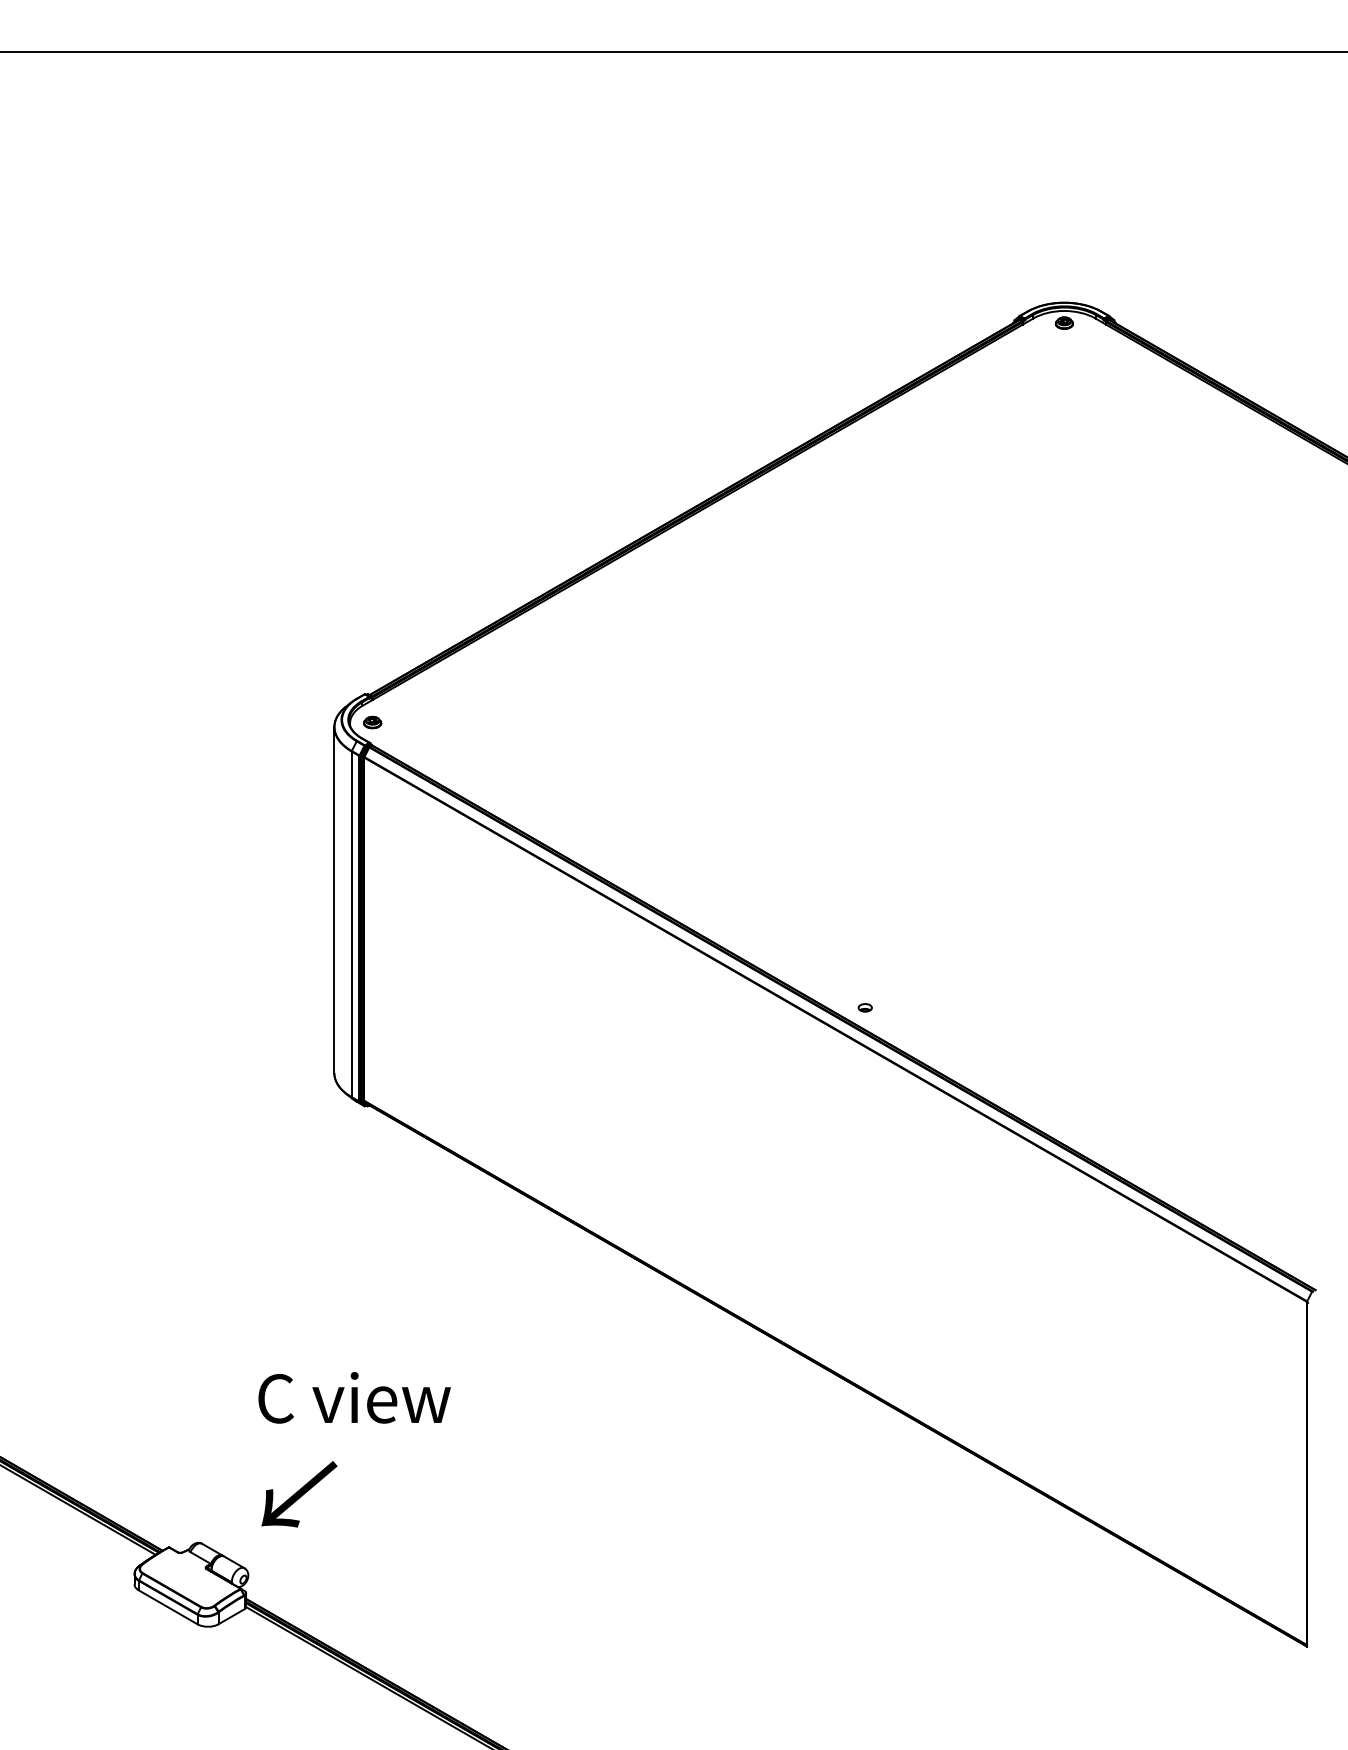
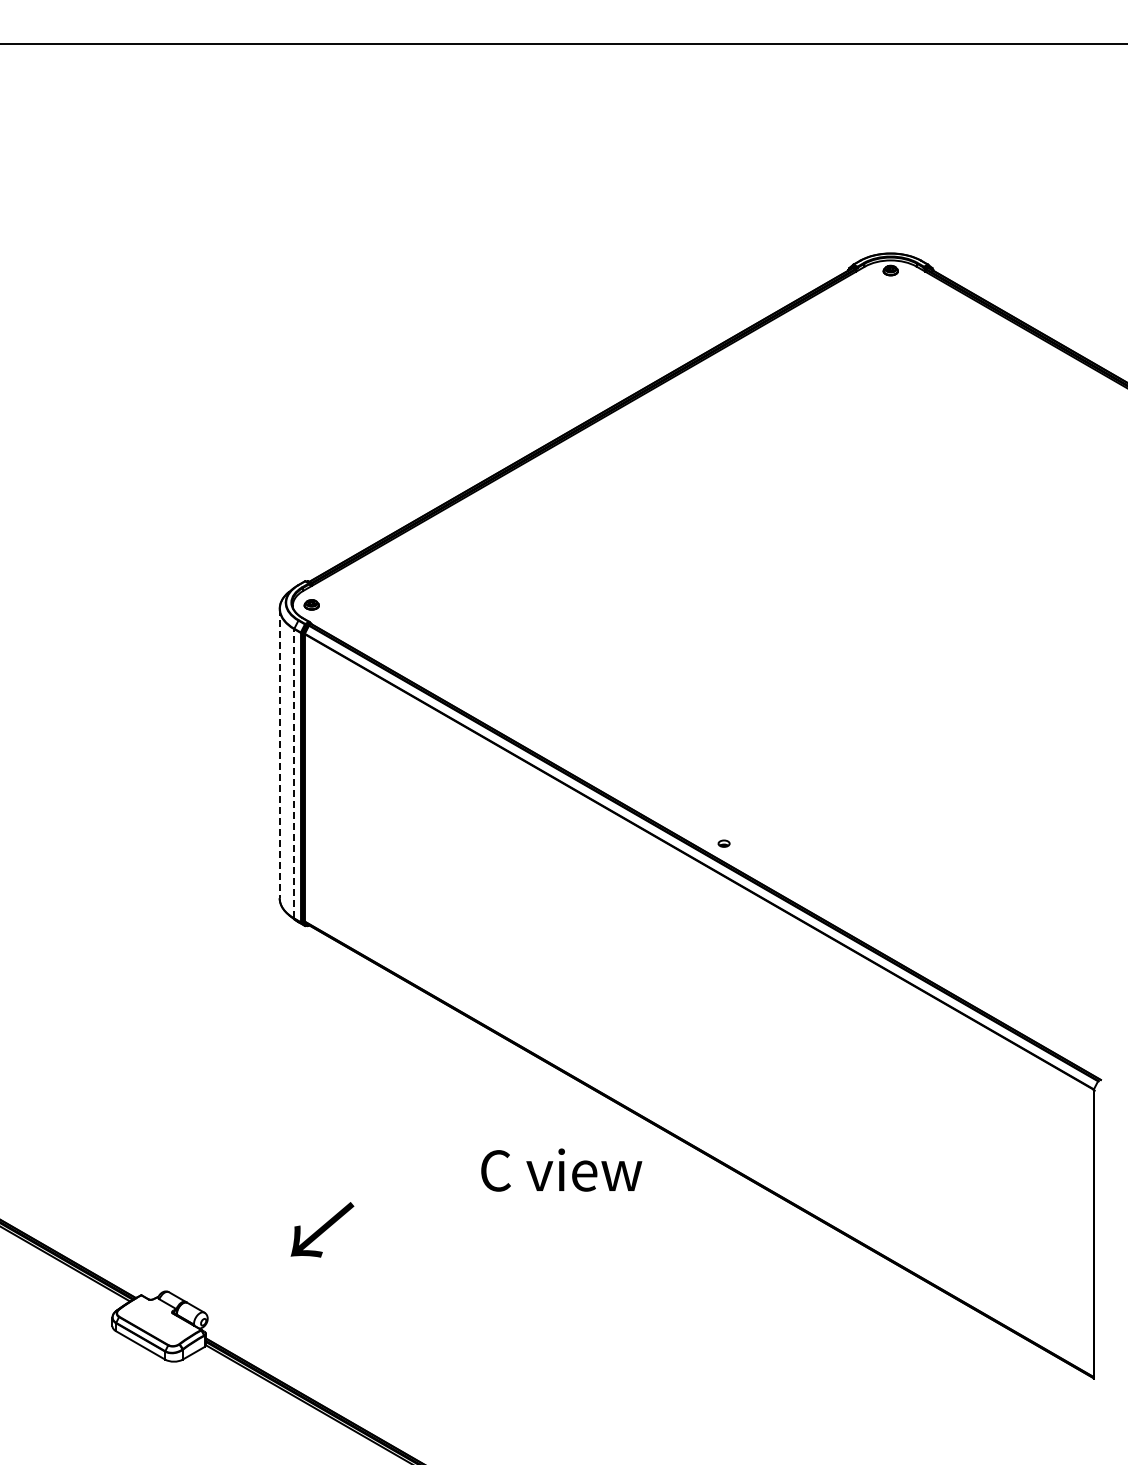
line: (334, 900) -> (279, 753), solid -> dashed
line: (352, 923) -> (294, 773), solid -> dashed
text: (354, 1397) -> (561, 1169), moved
text: (299, 1493) -> (322, 1229), moved

